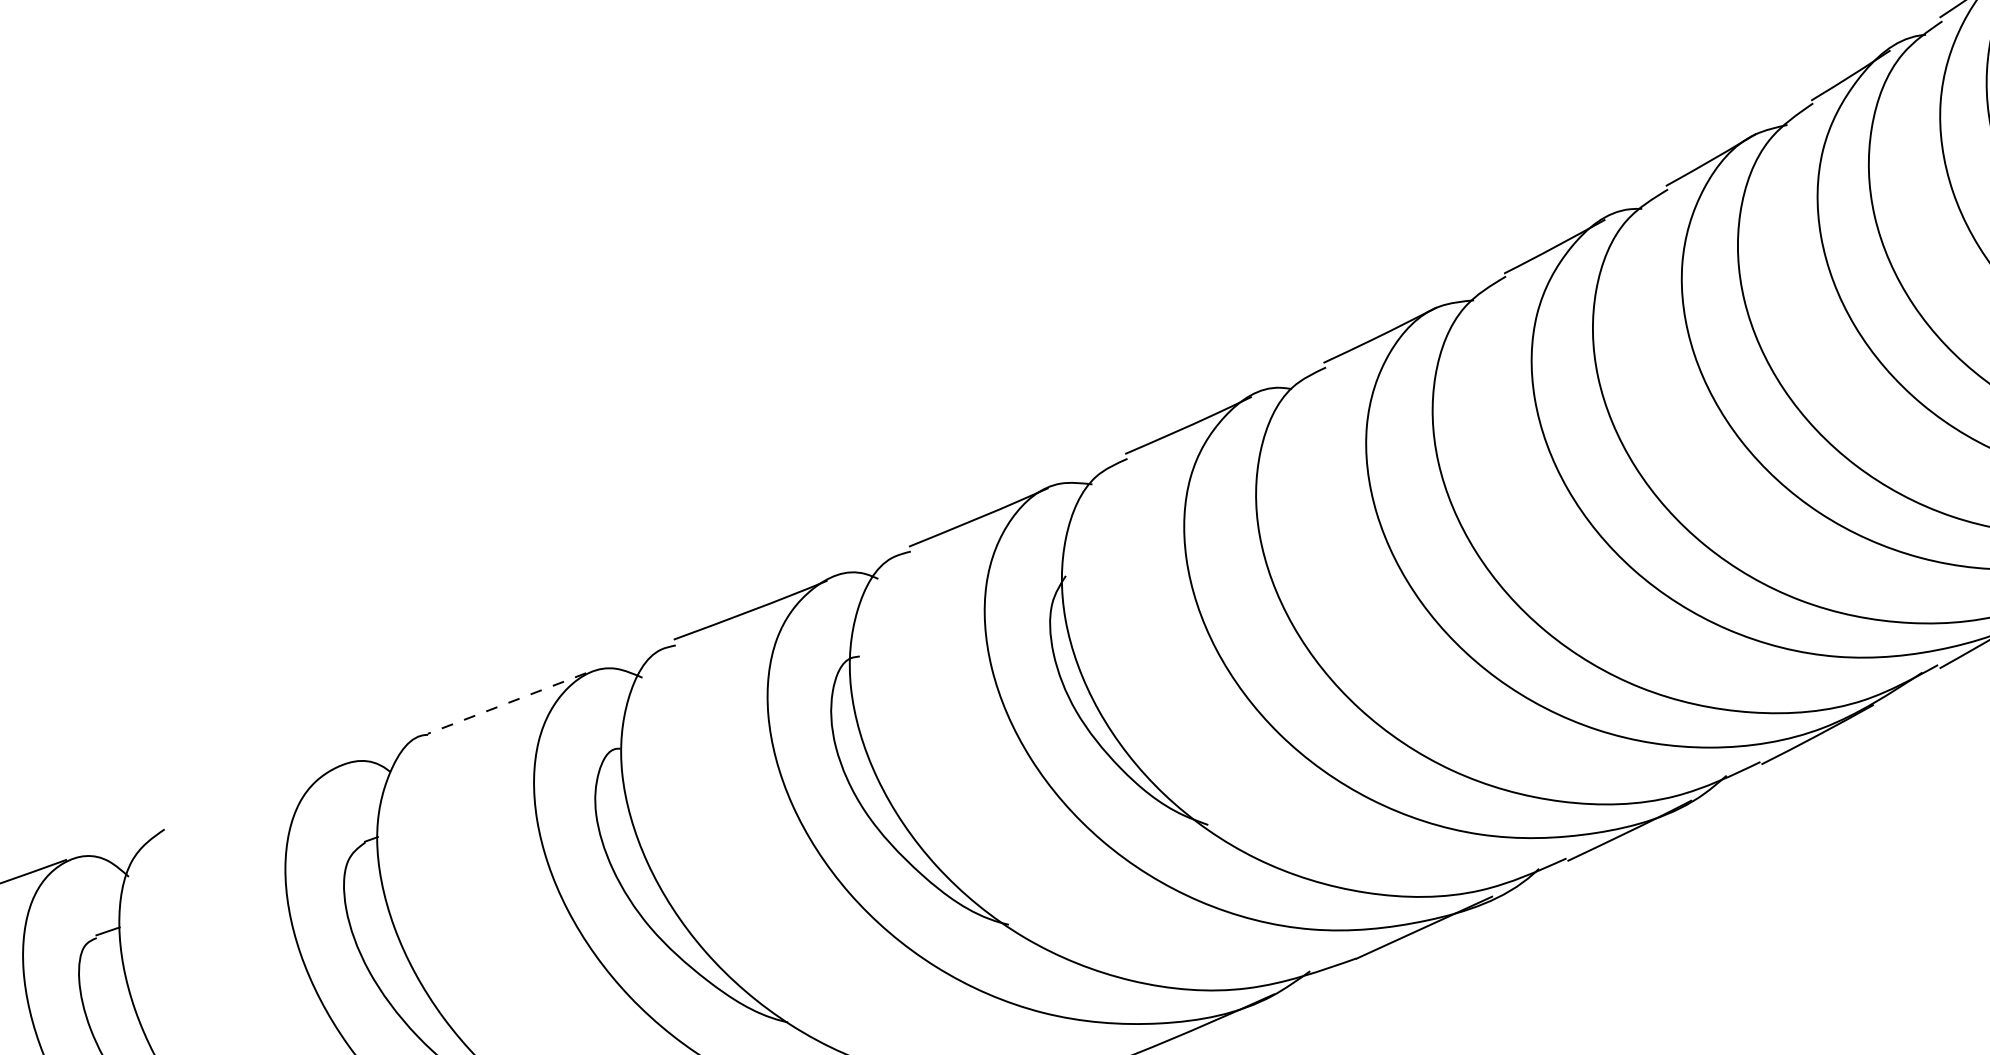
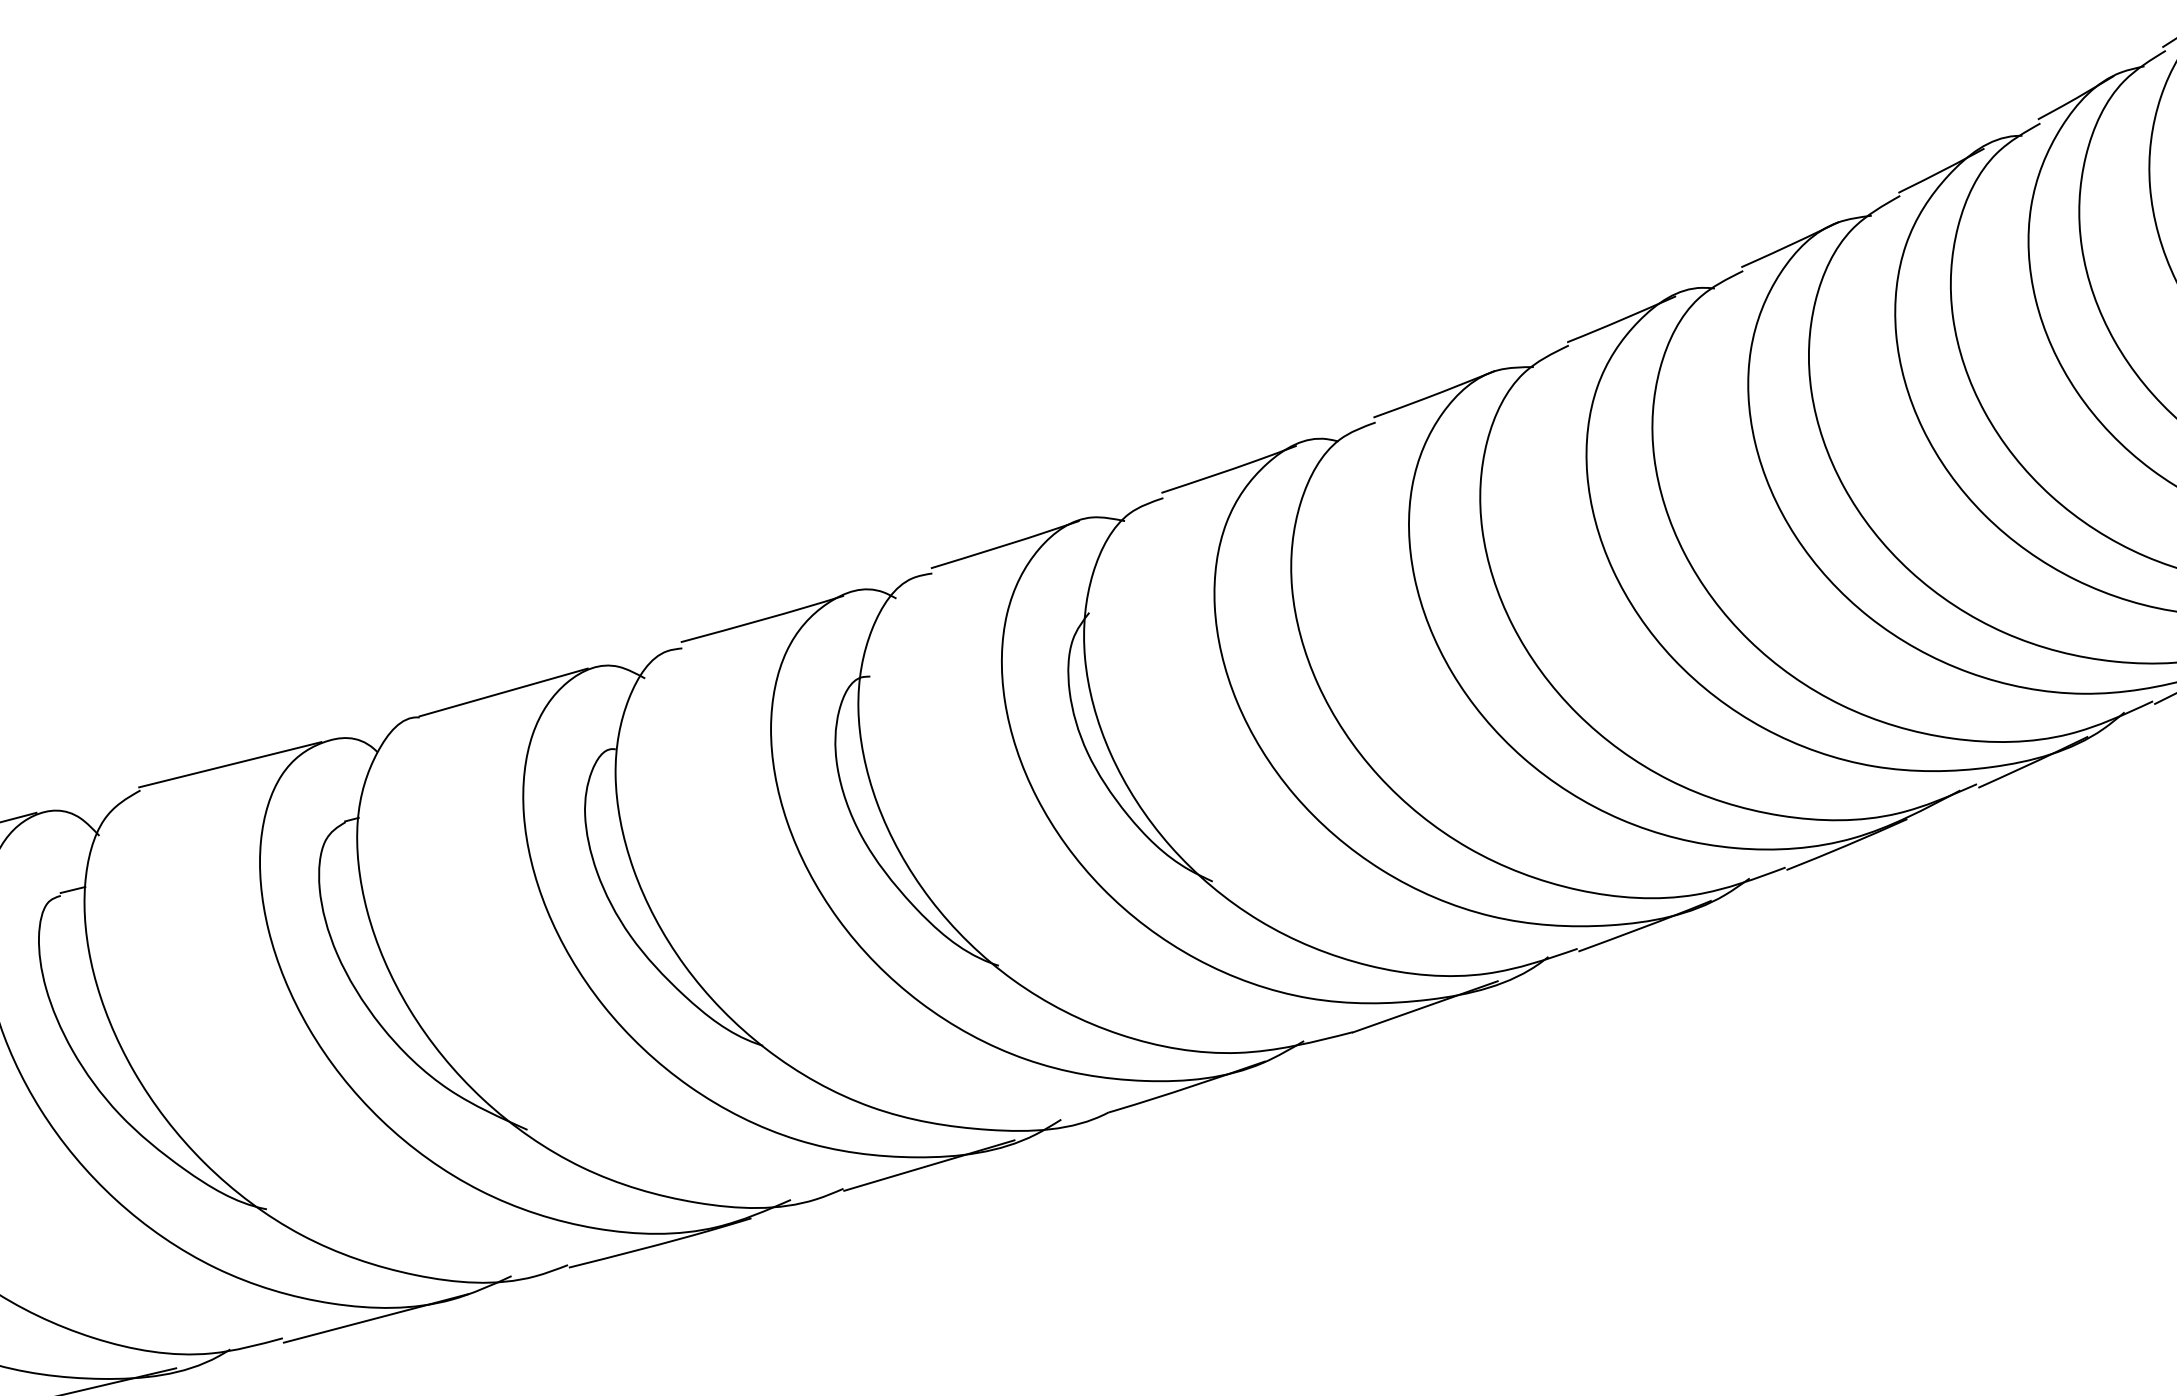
line: (506, 703) -> (503, 692), dashed -> solid
line: (249, 796) -> (230, 764), added

